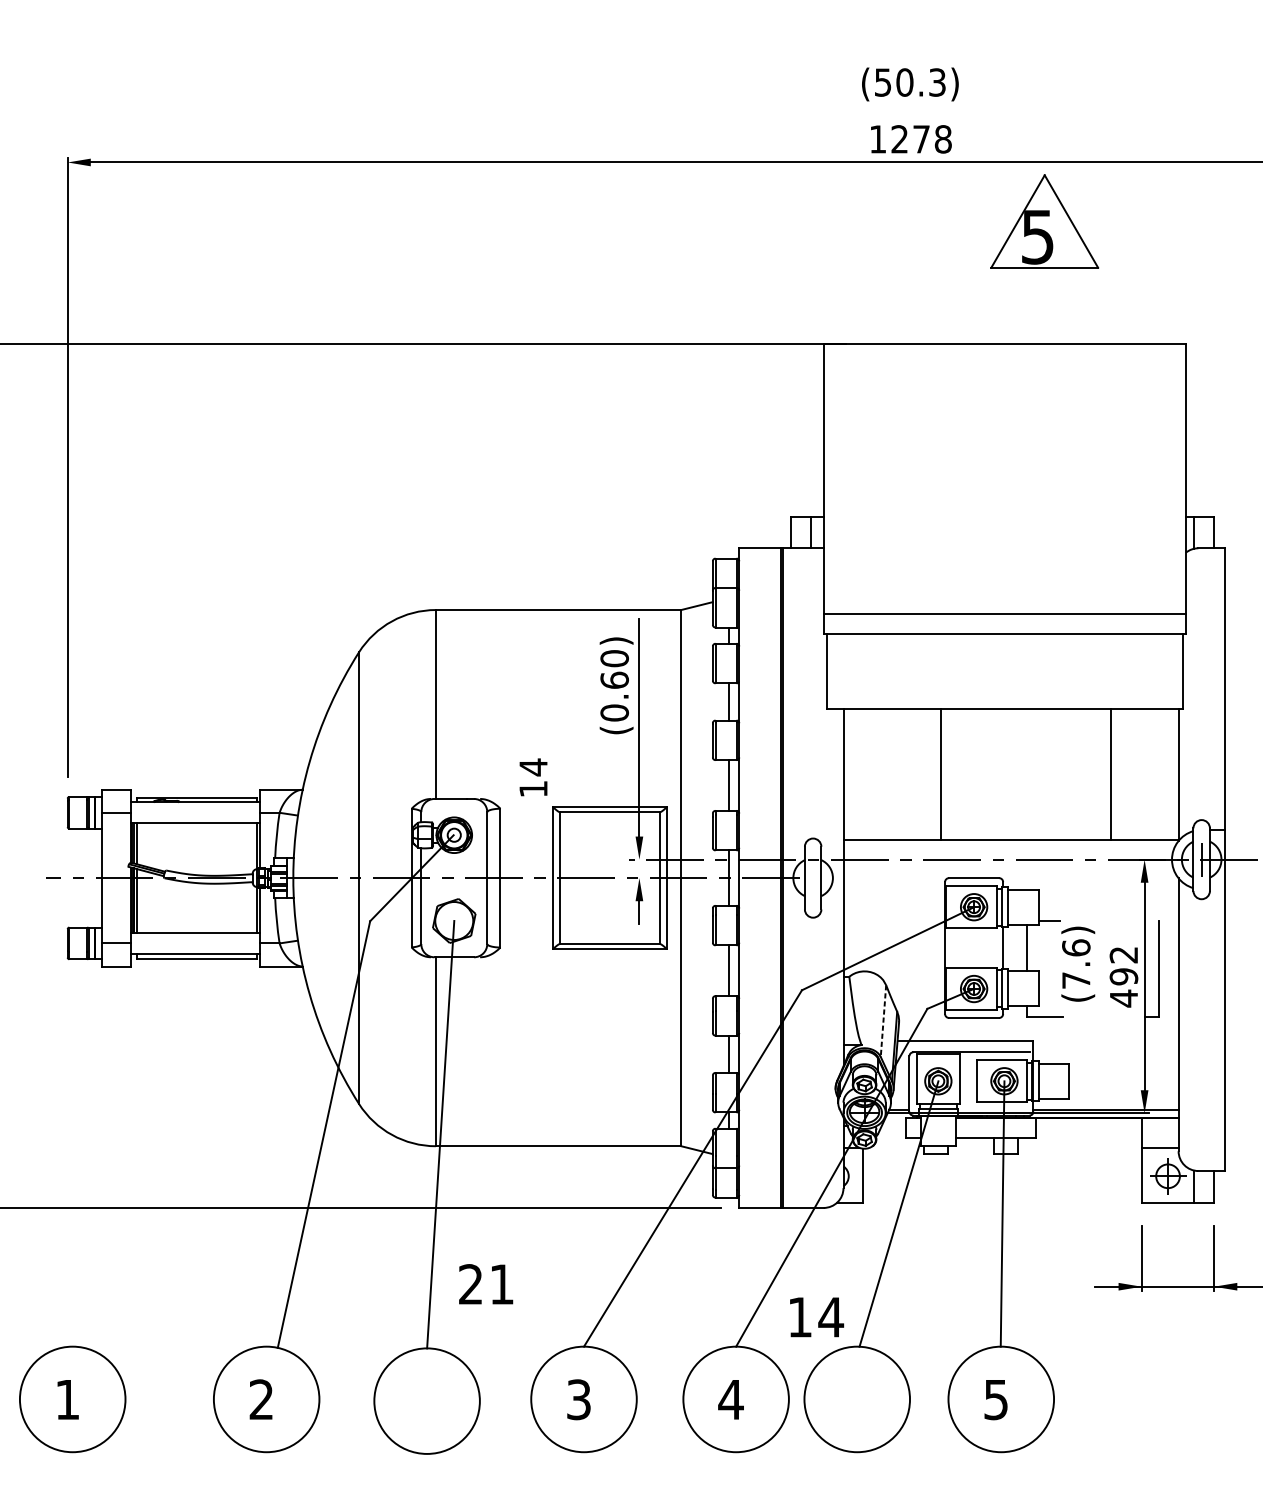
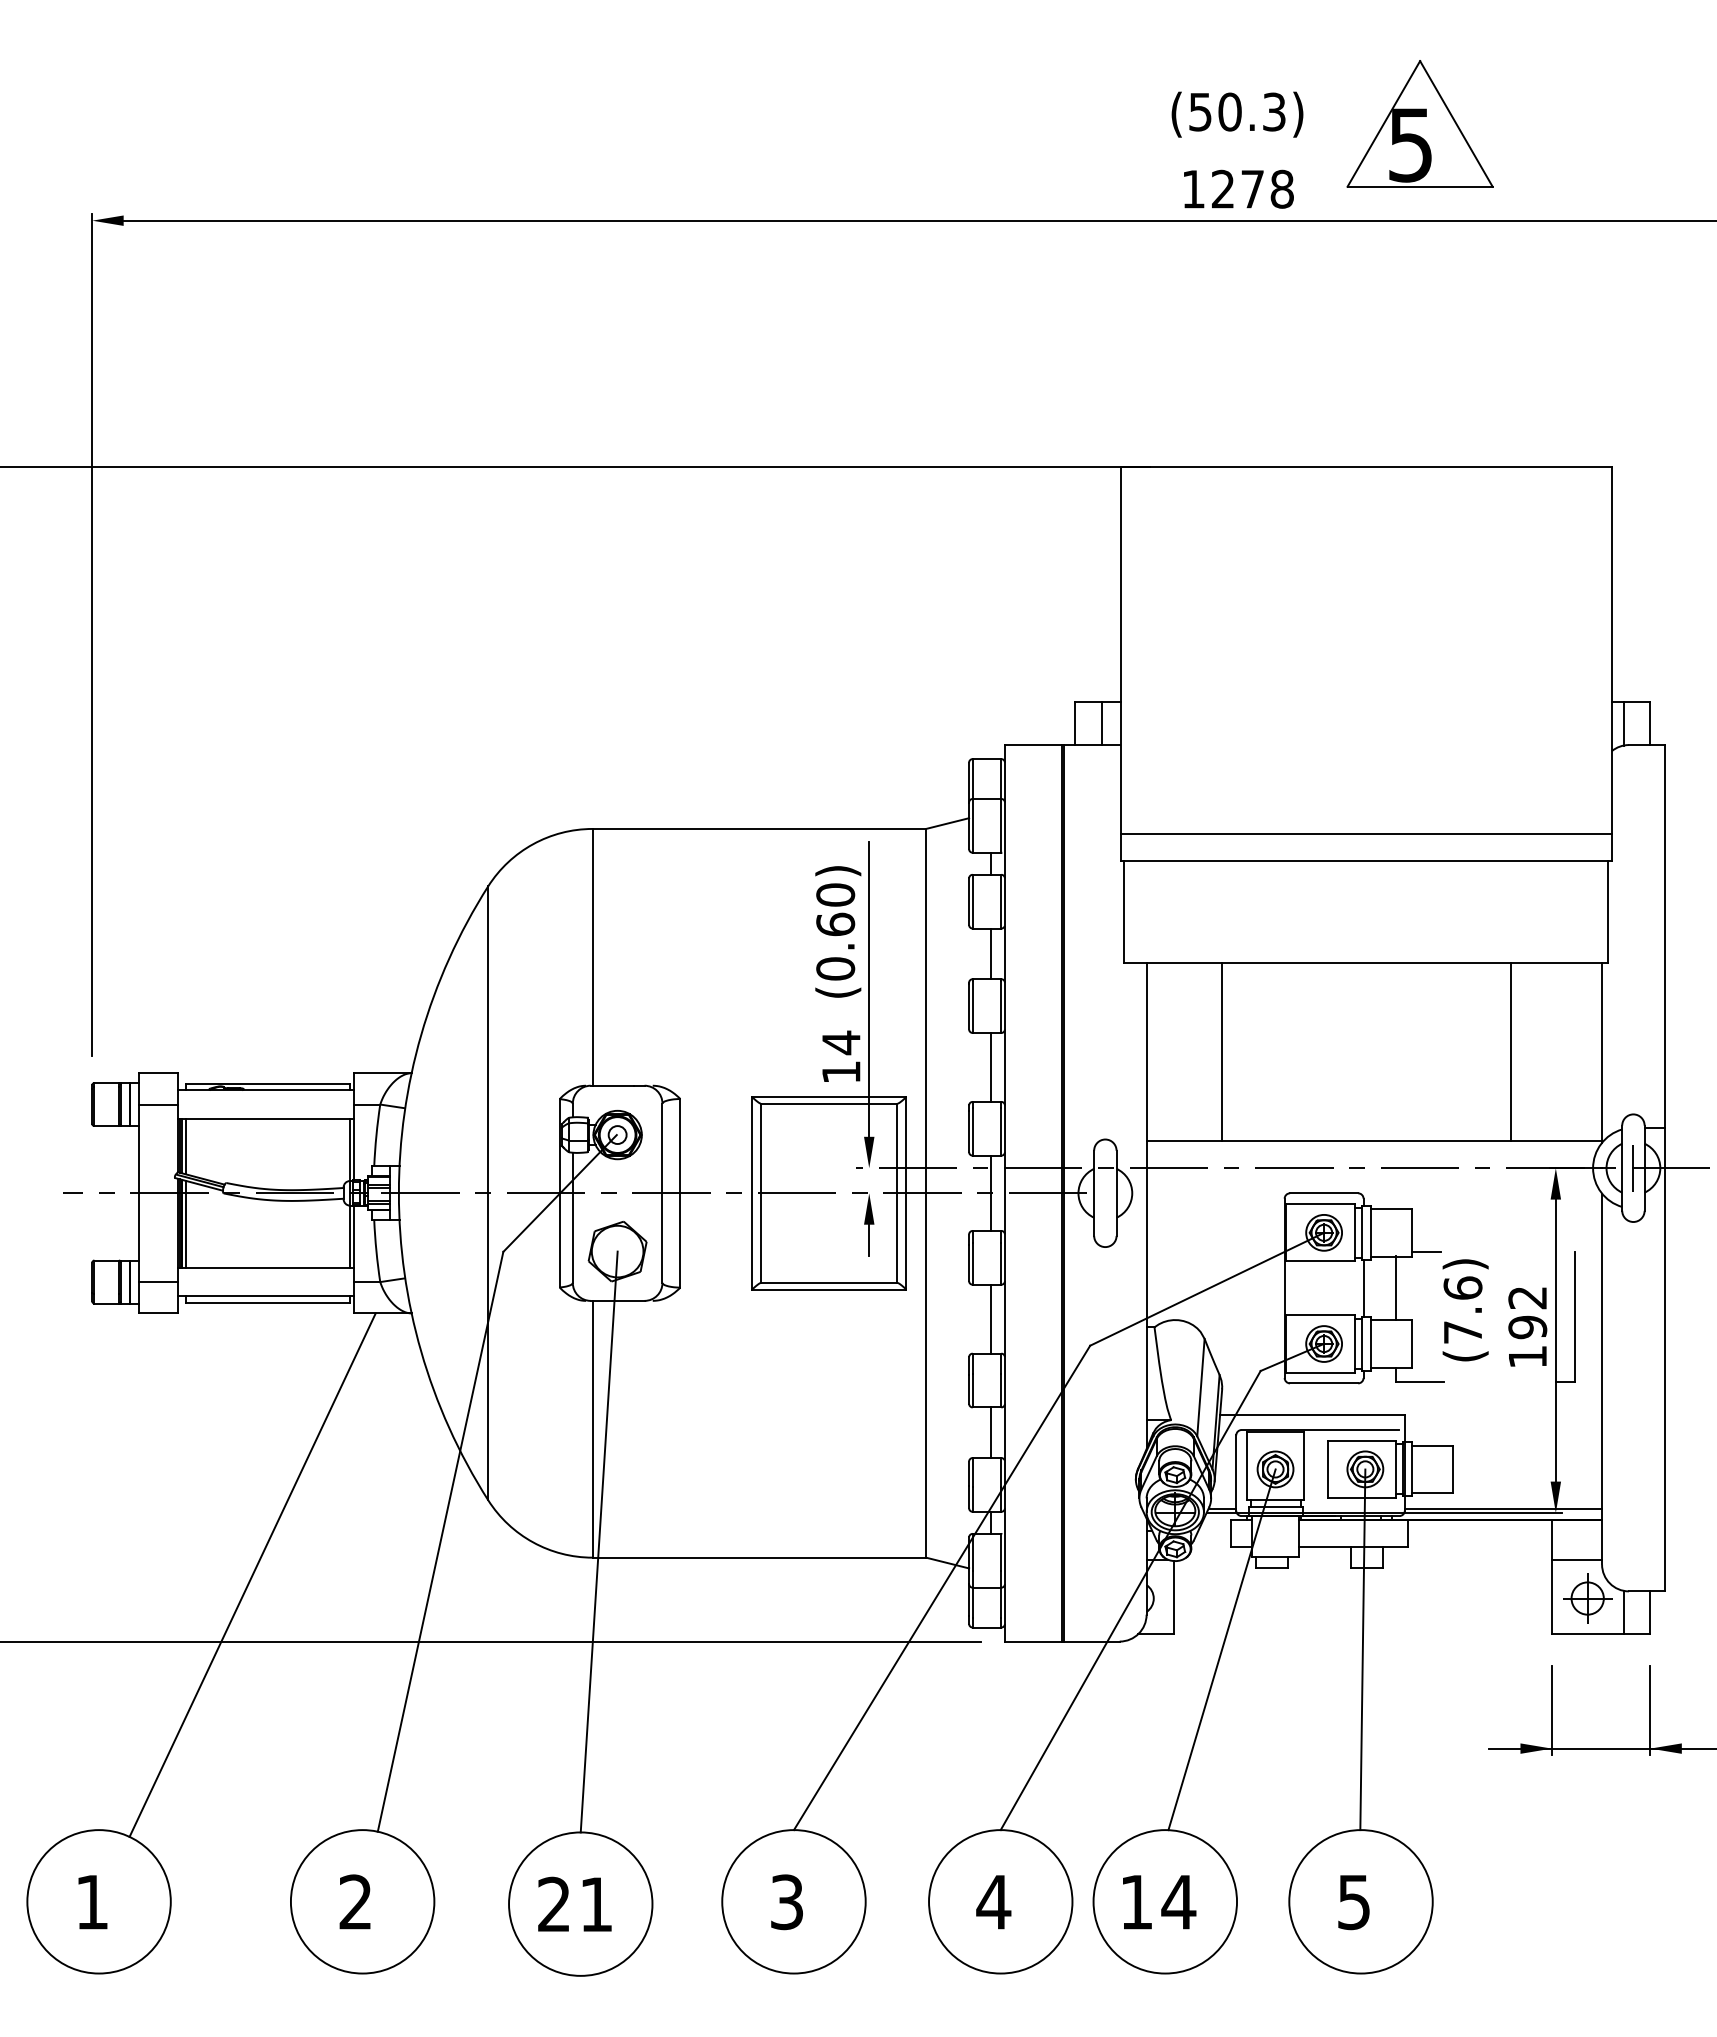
part: (1044, 221) -> (1419, 123), moved
line: (940, 774) -> (1221, 1052), moved
text: (533, 776) -> (841, 1055), moved
text: (1123, 998) -> (1527, 1356), 492 -> 192
line: (883, 1021) -> (1200, 1387), dashed -> solid
line: (185, 1158) -> (252, 1574), added
text: (485, 1283) -> (574, 1903), moved
text: (816, 1317) -> (1159, 1902), moved

